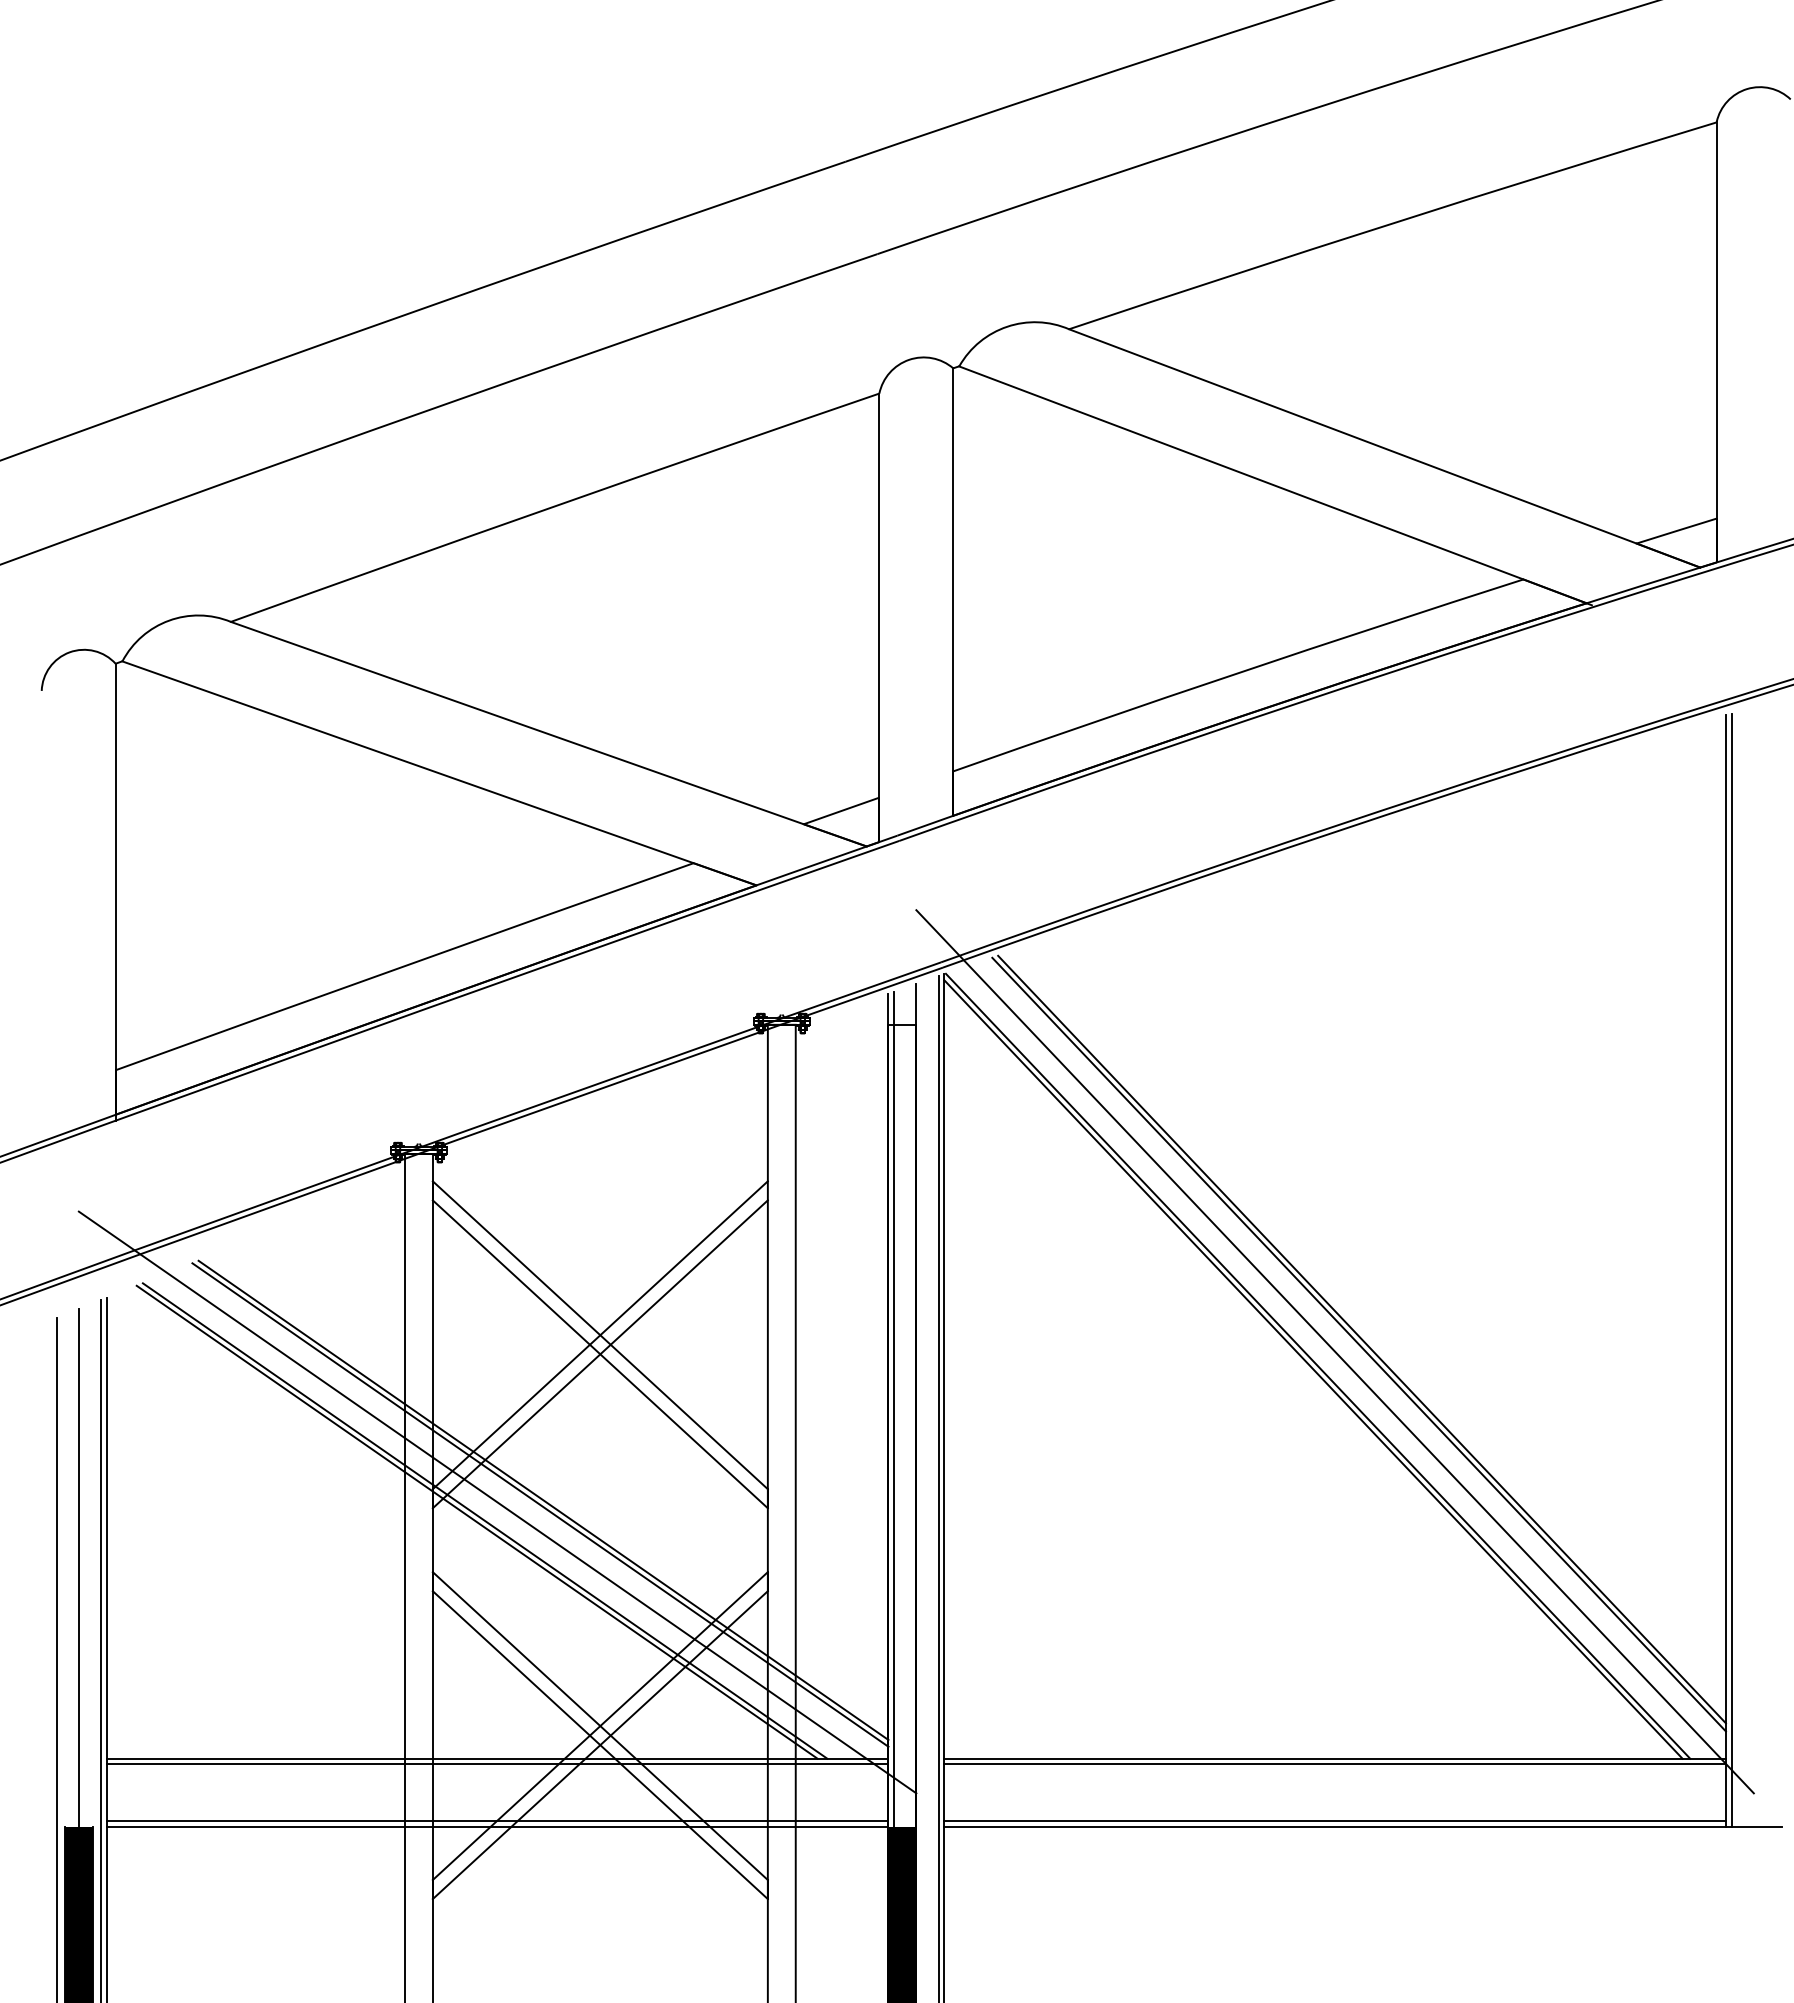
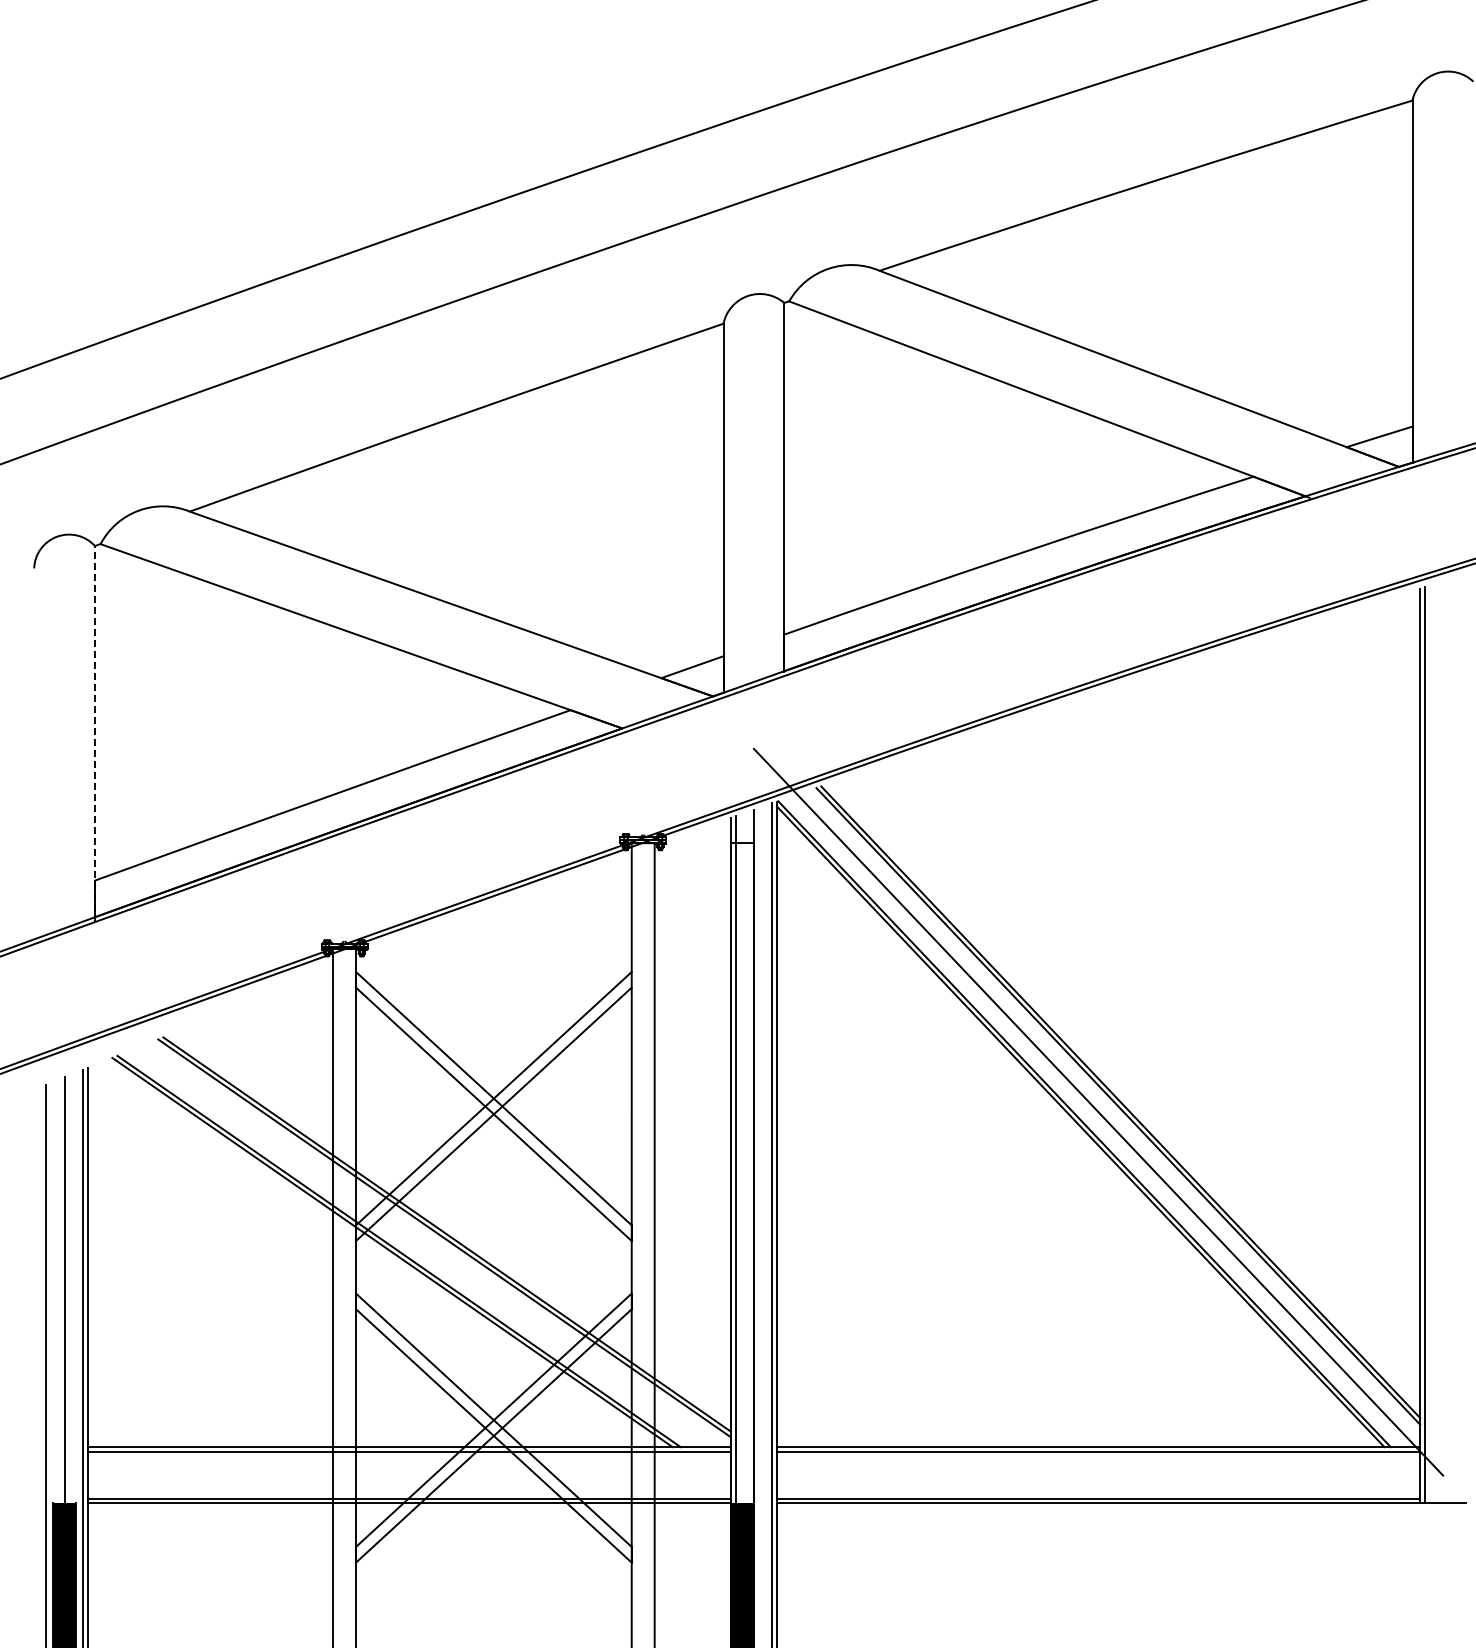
line: (116, 892) -> (95, 734), solid -> dashed
line: (496, 1501) -> (408, 1235), removed

